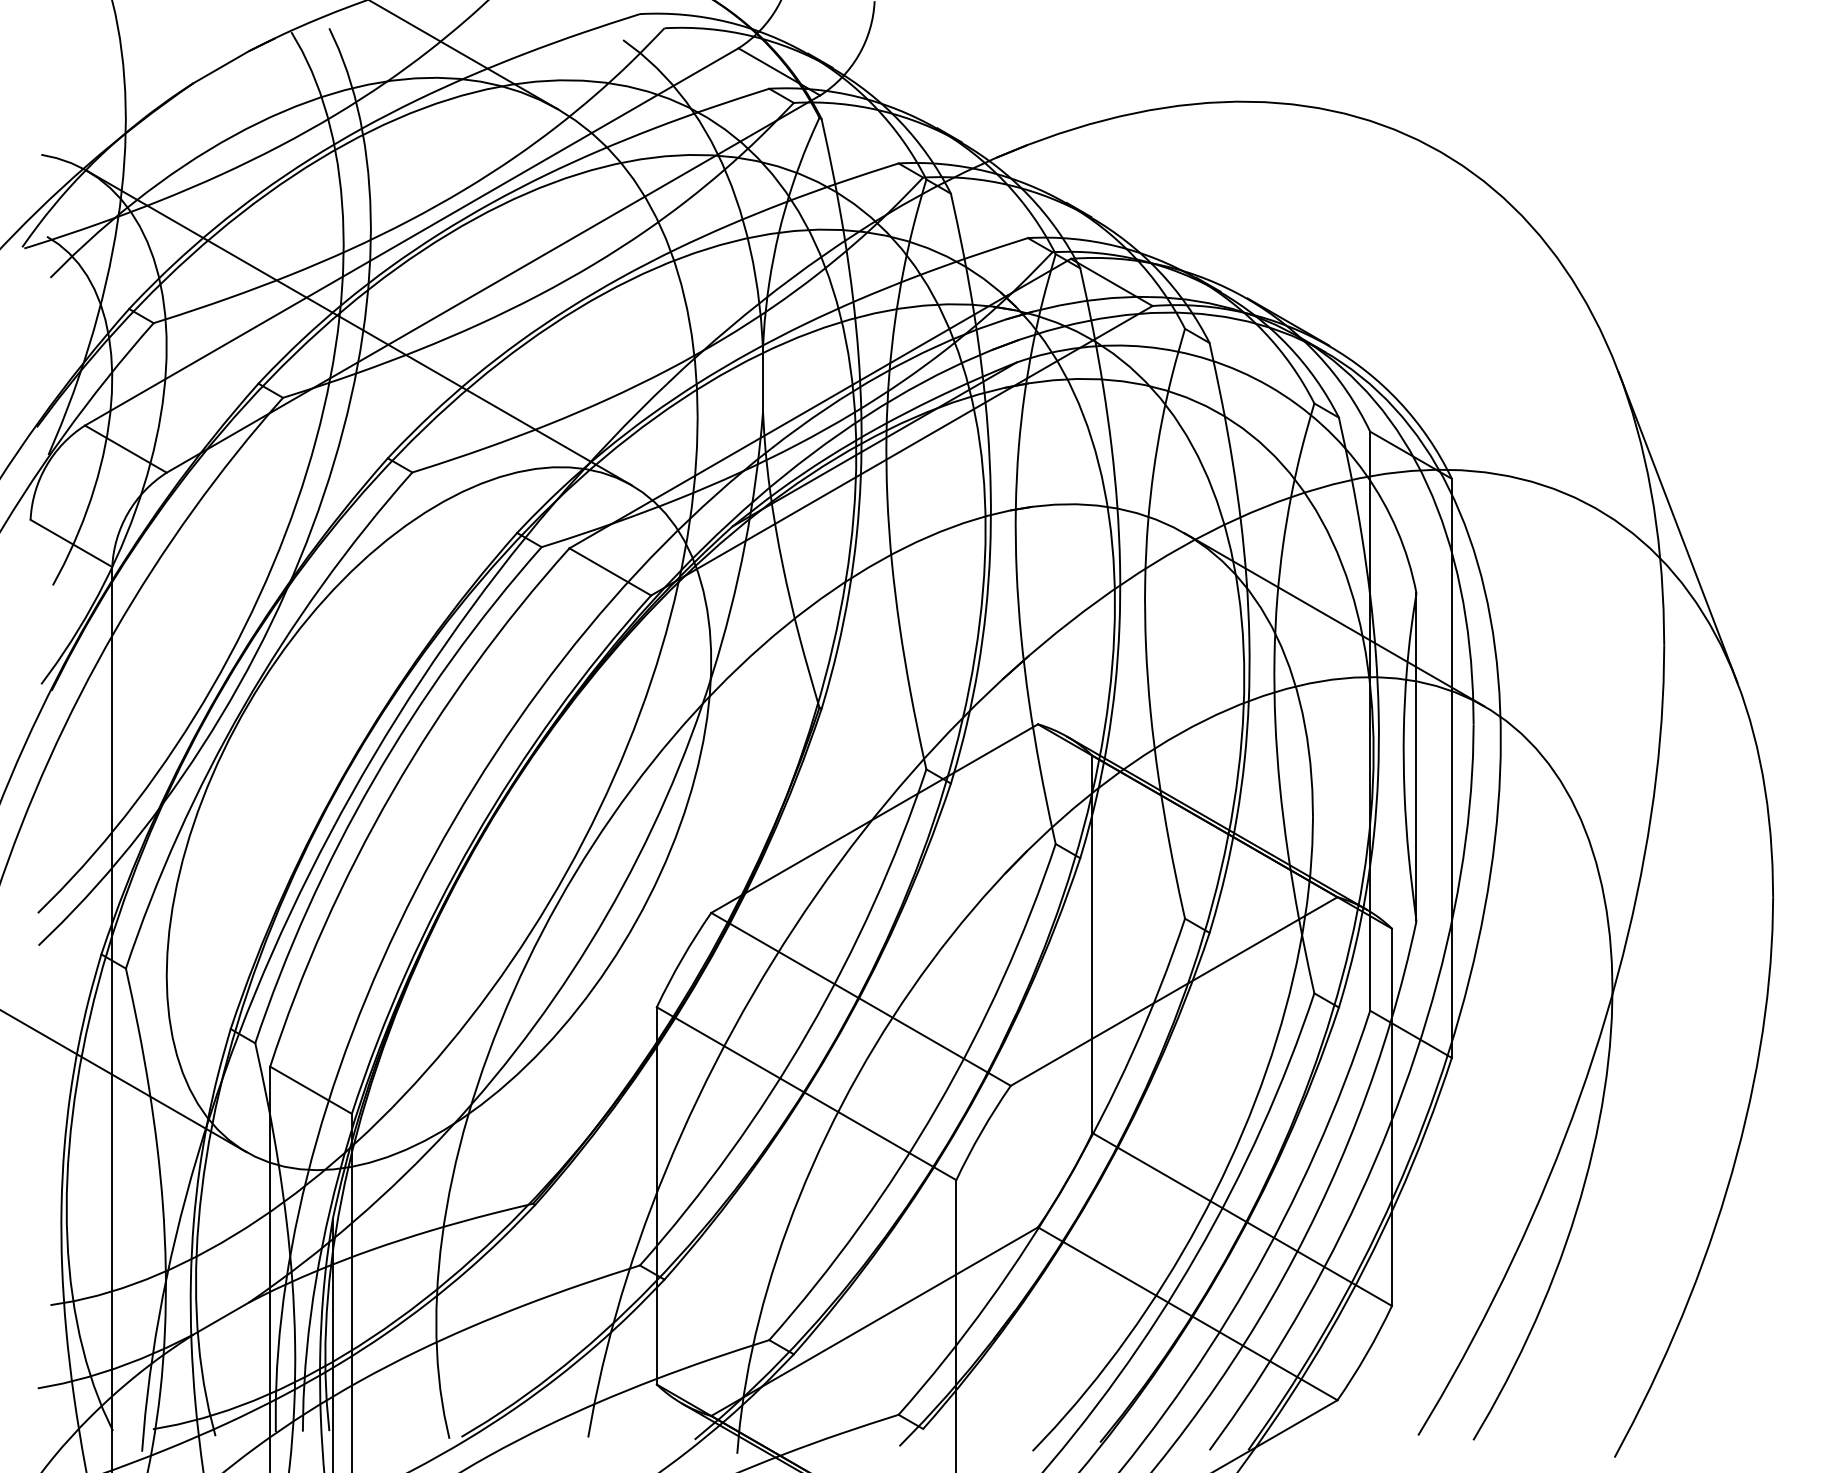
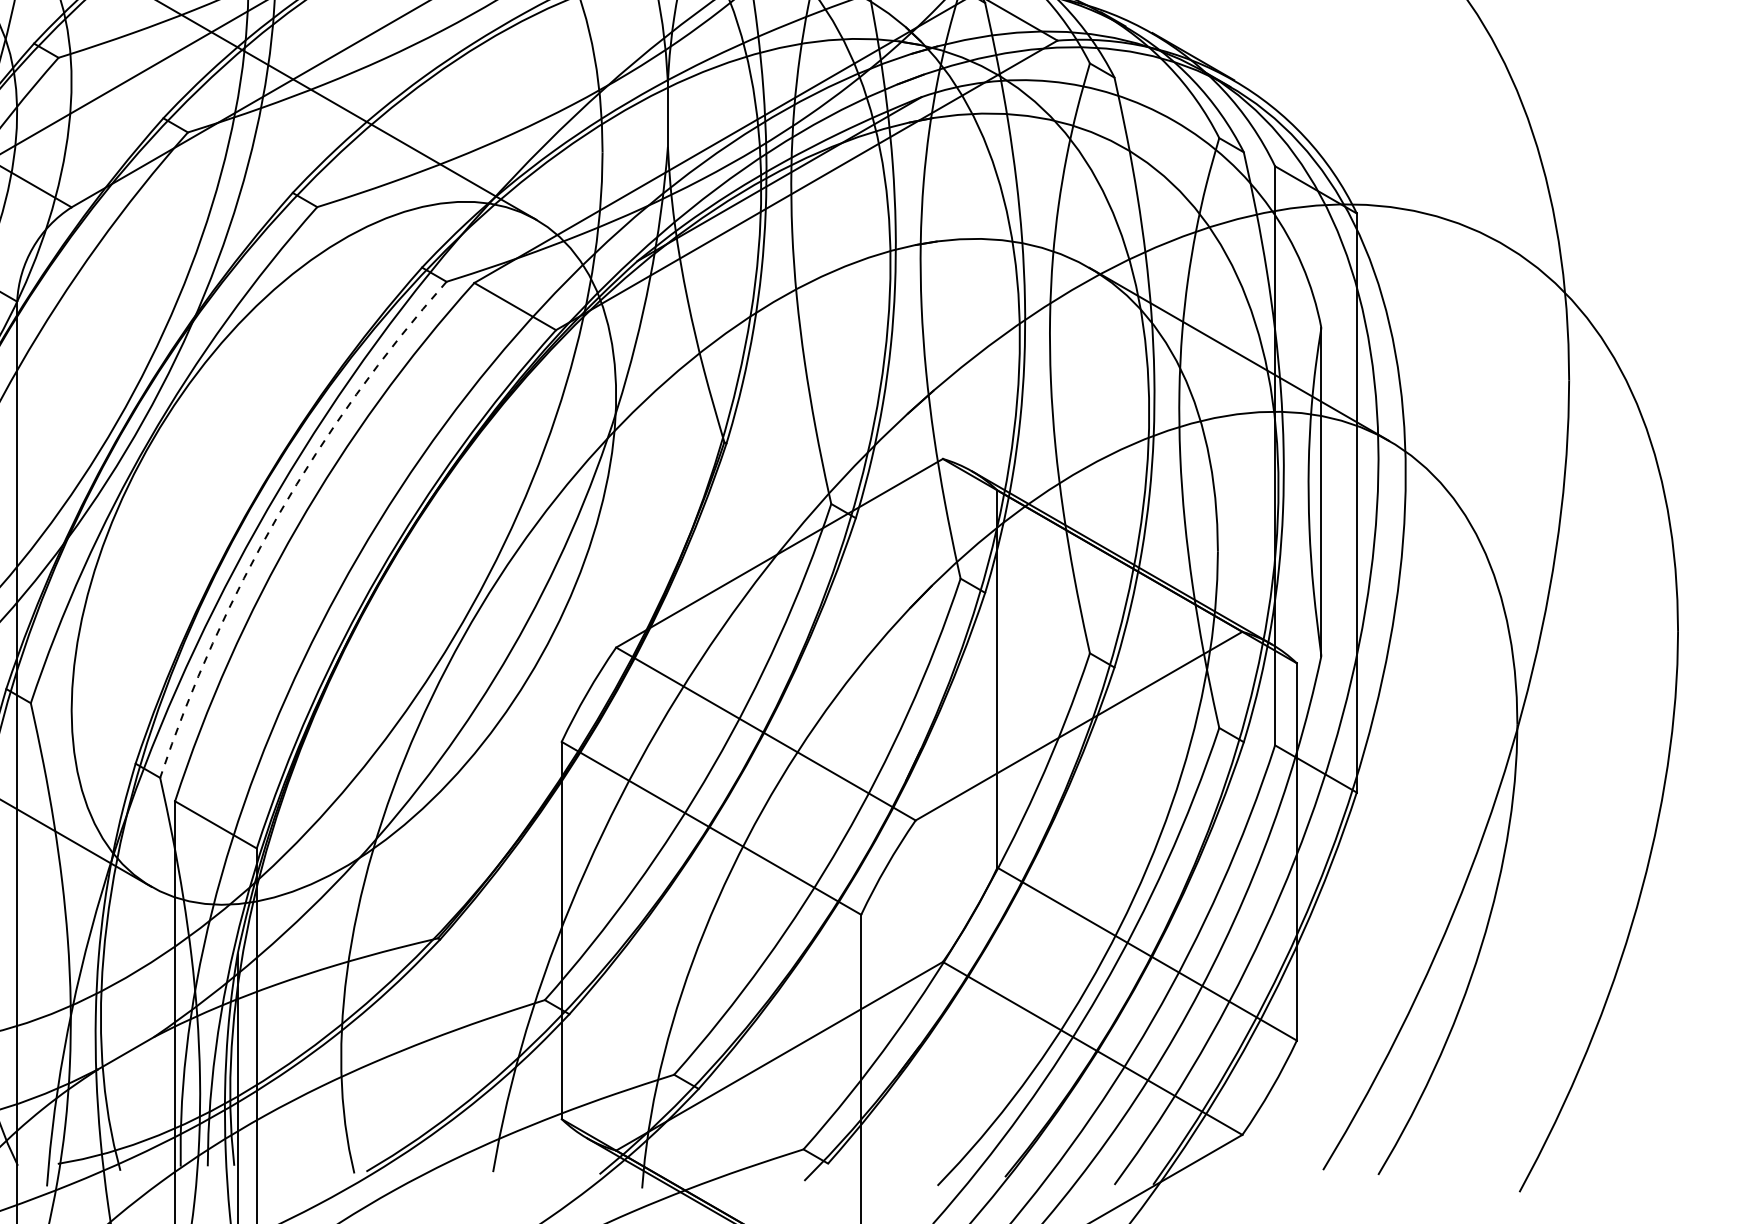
line: (1677, 527) -> (1582, 262), removed
arc: (373, 780) -> (278, 515), solid -> dashed

